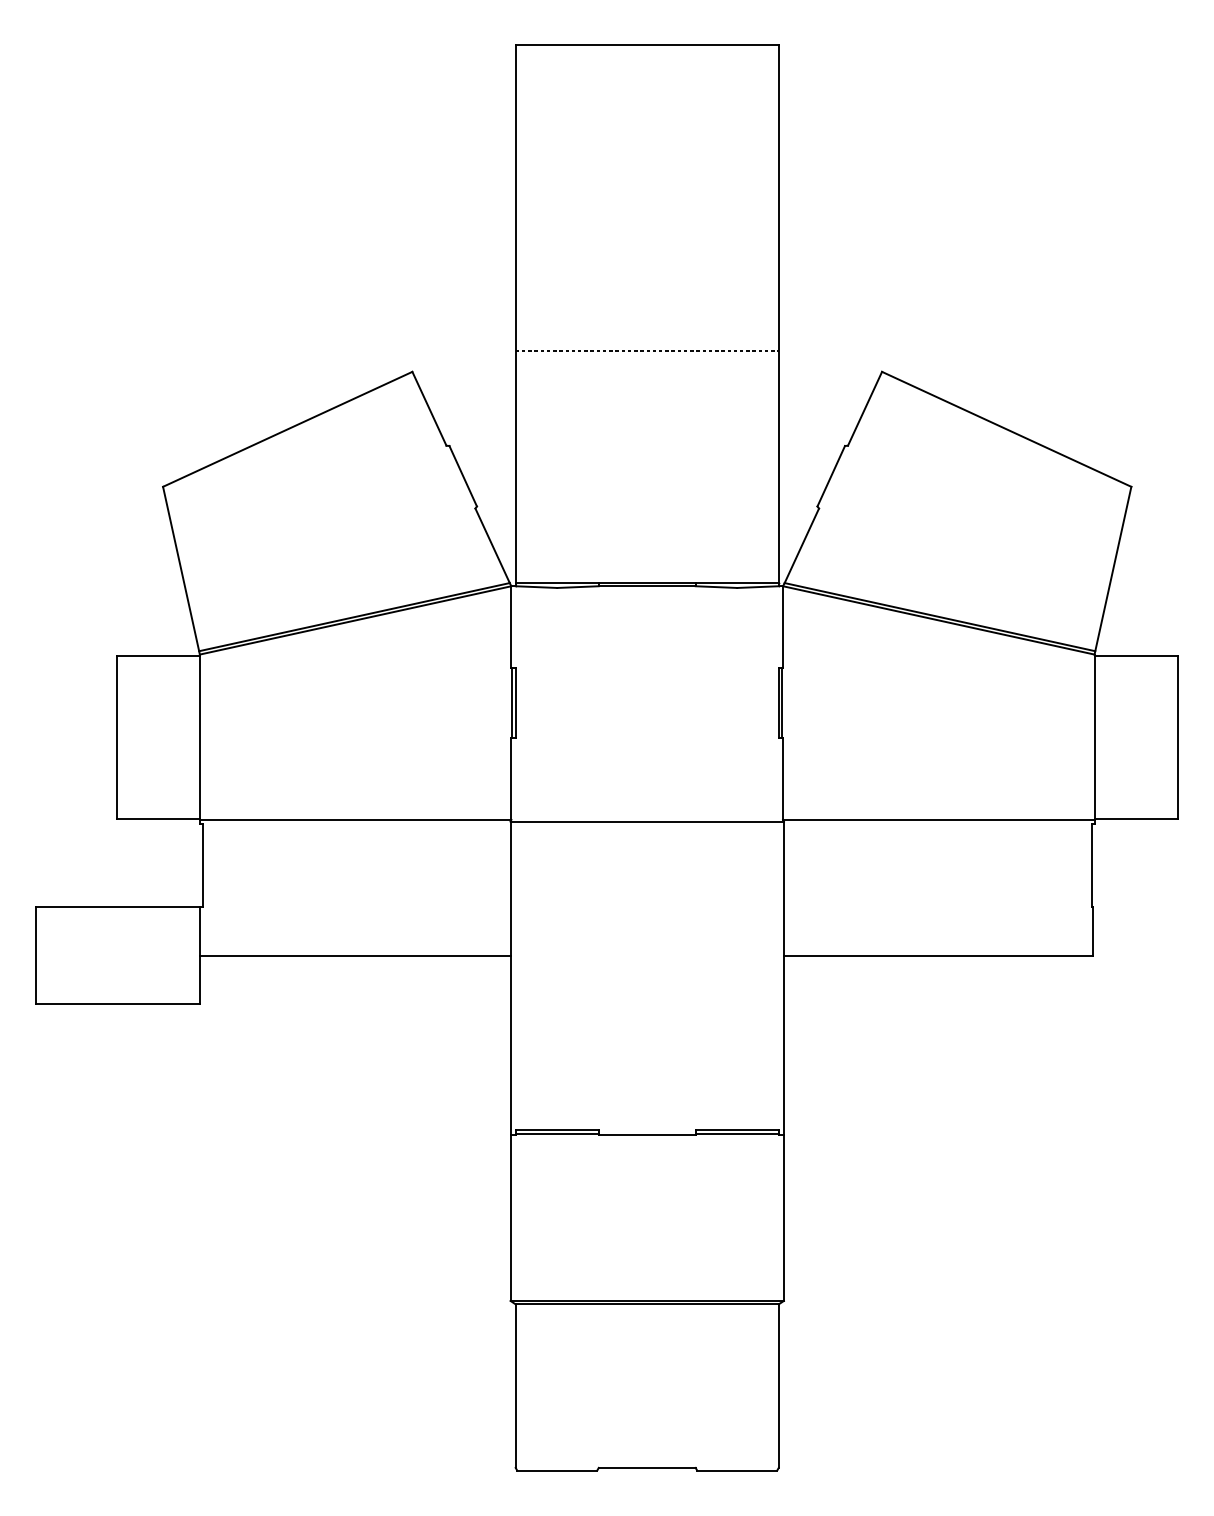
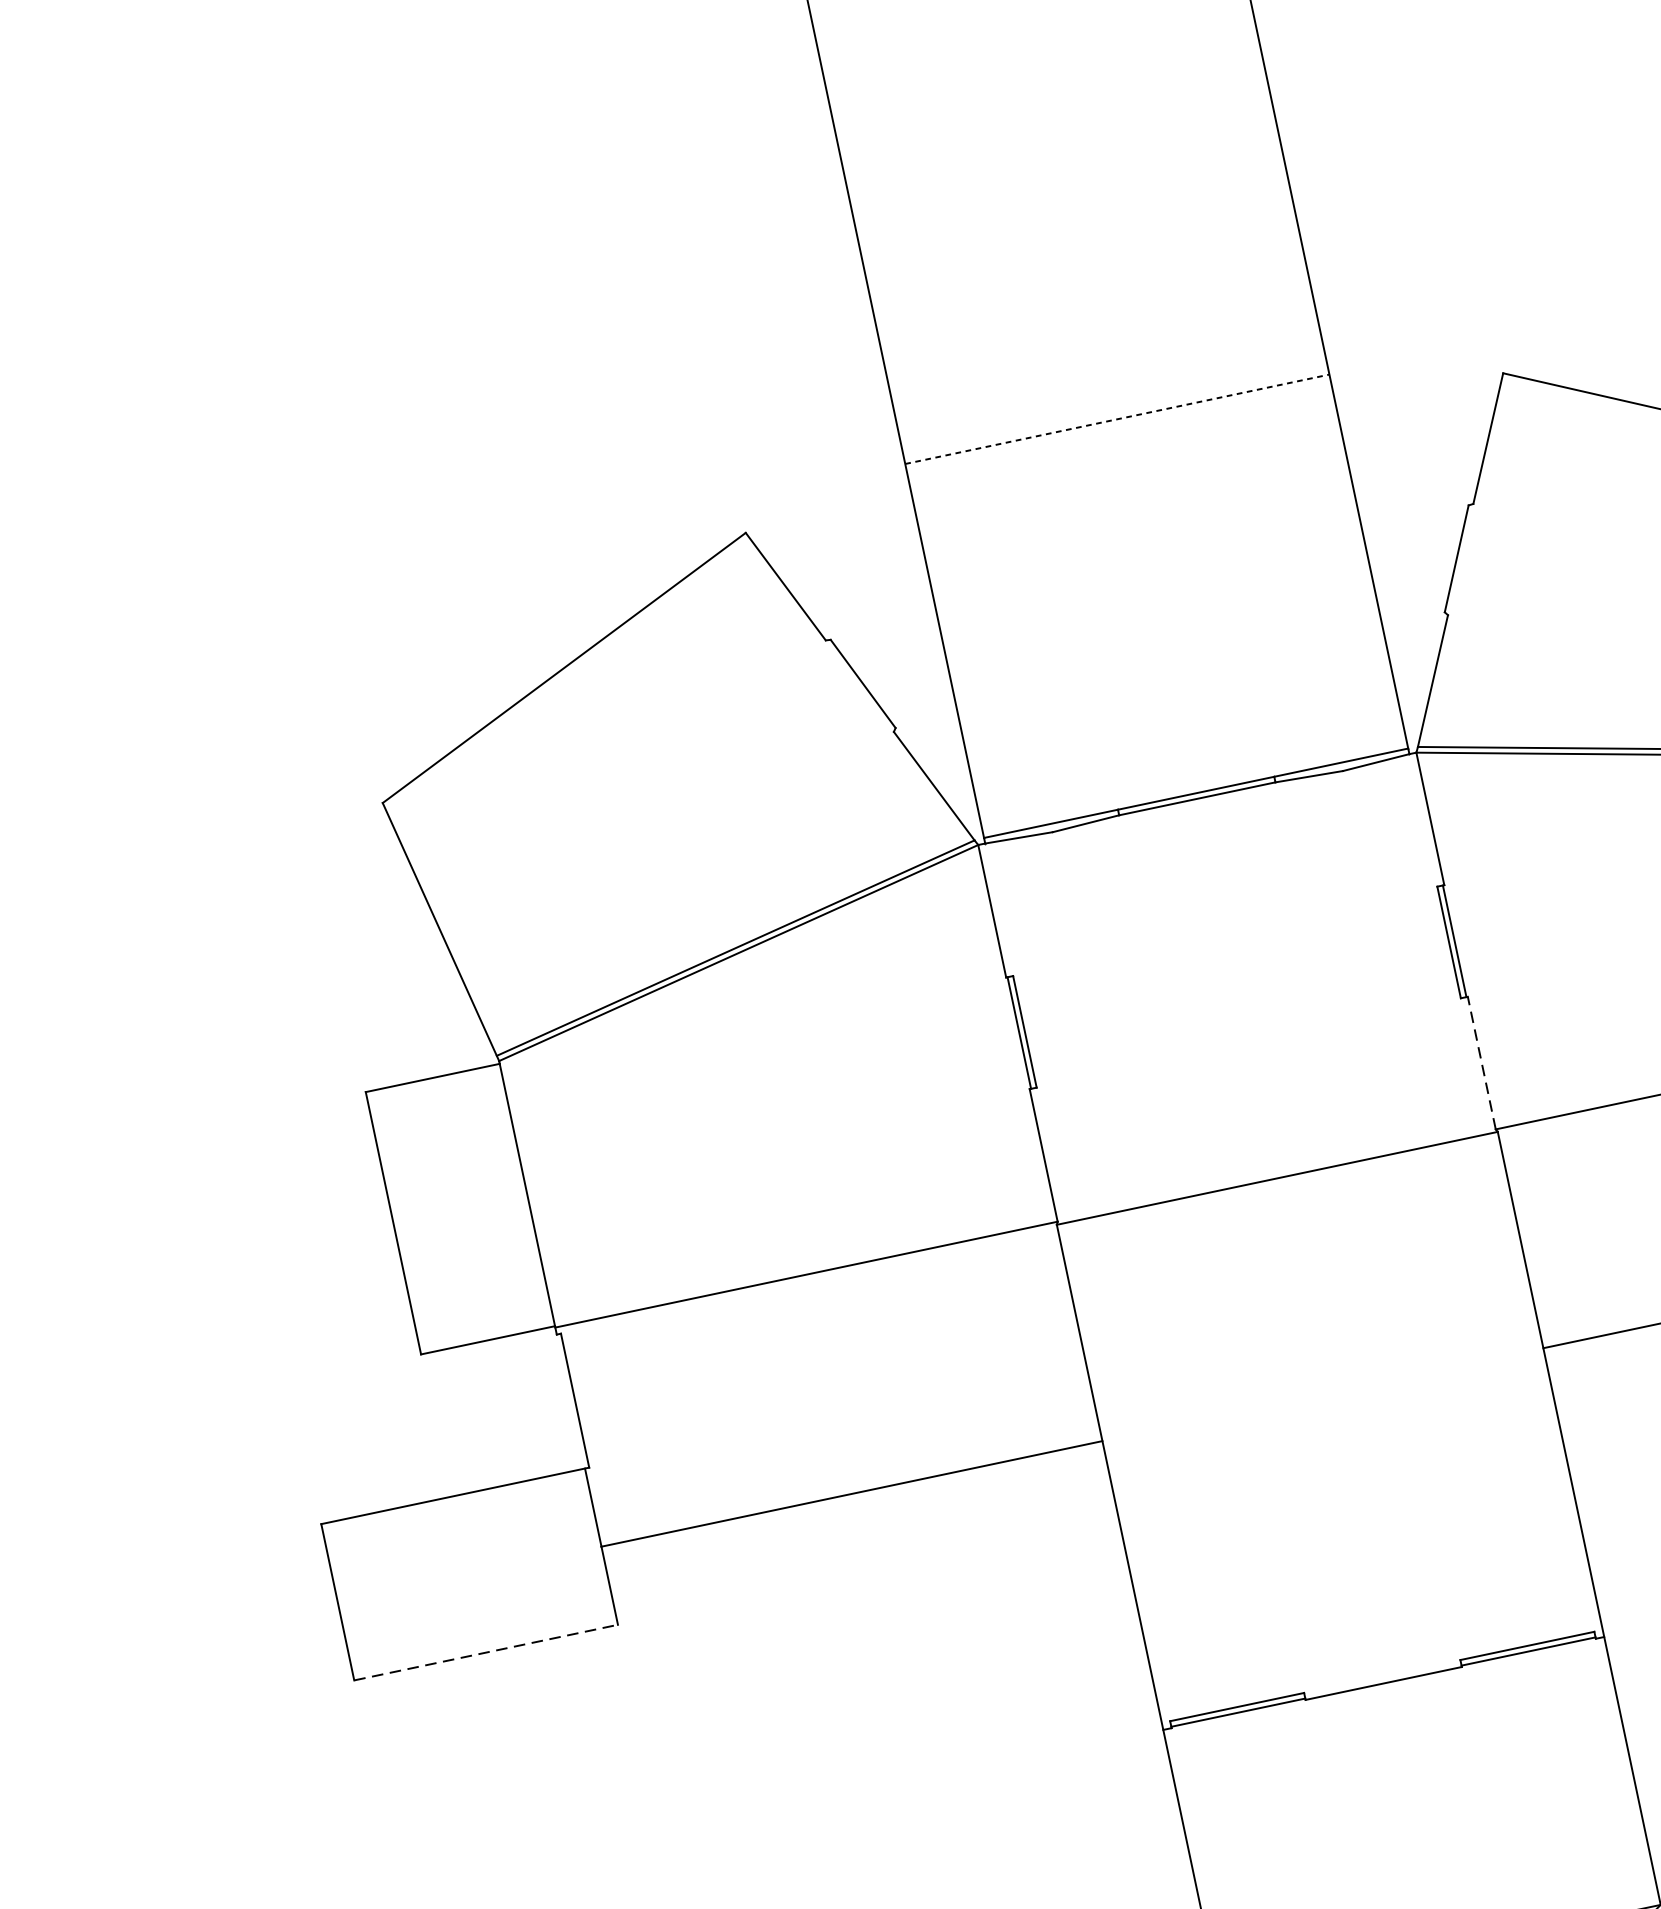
line: (783, 778) -> (1482, 1062), solid -> dashed
line: (118, 1004) -> (486, 1653), solid -> dashed

